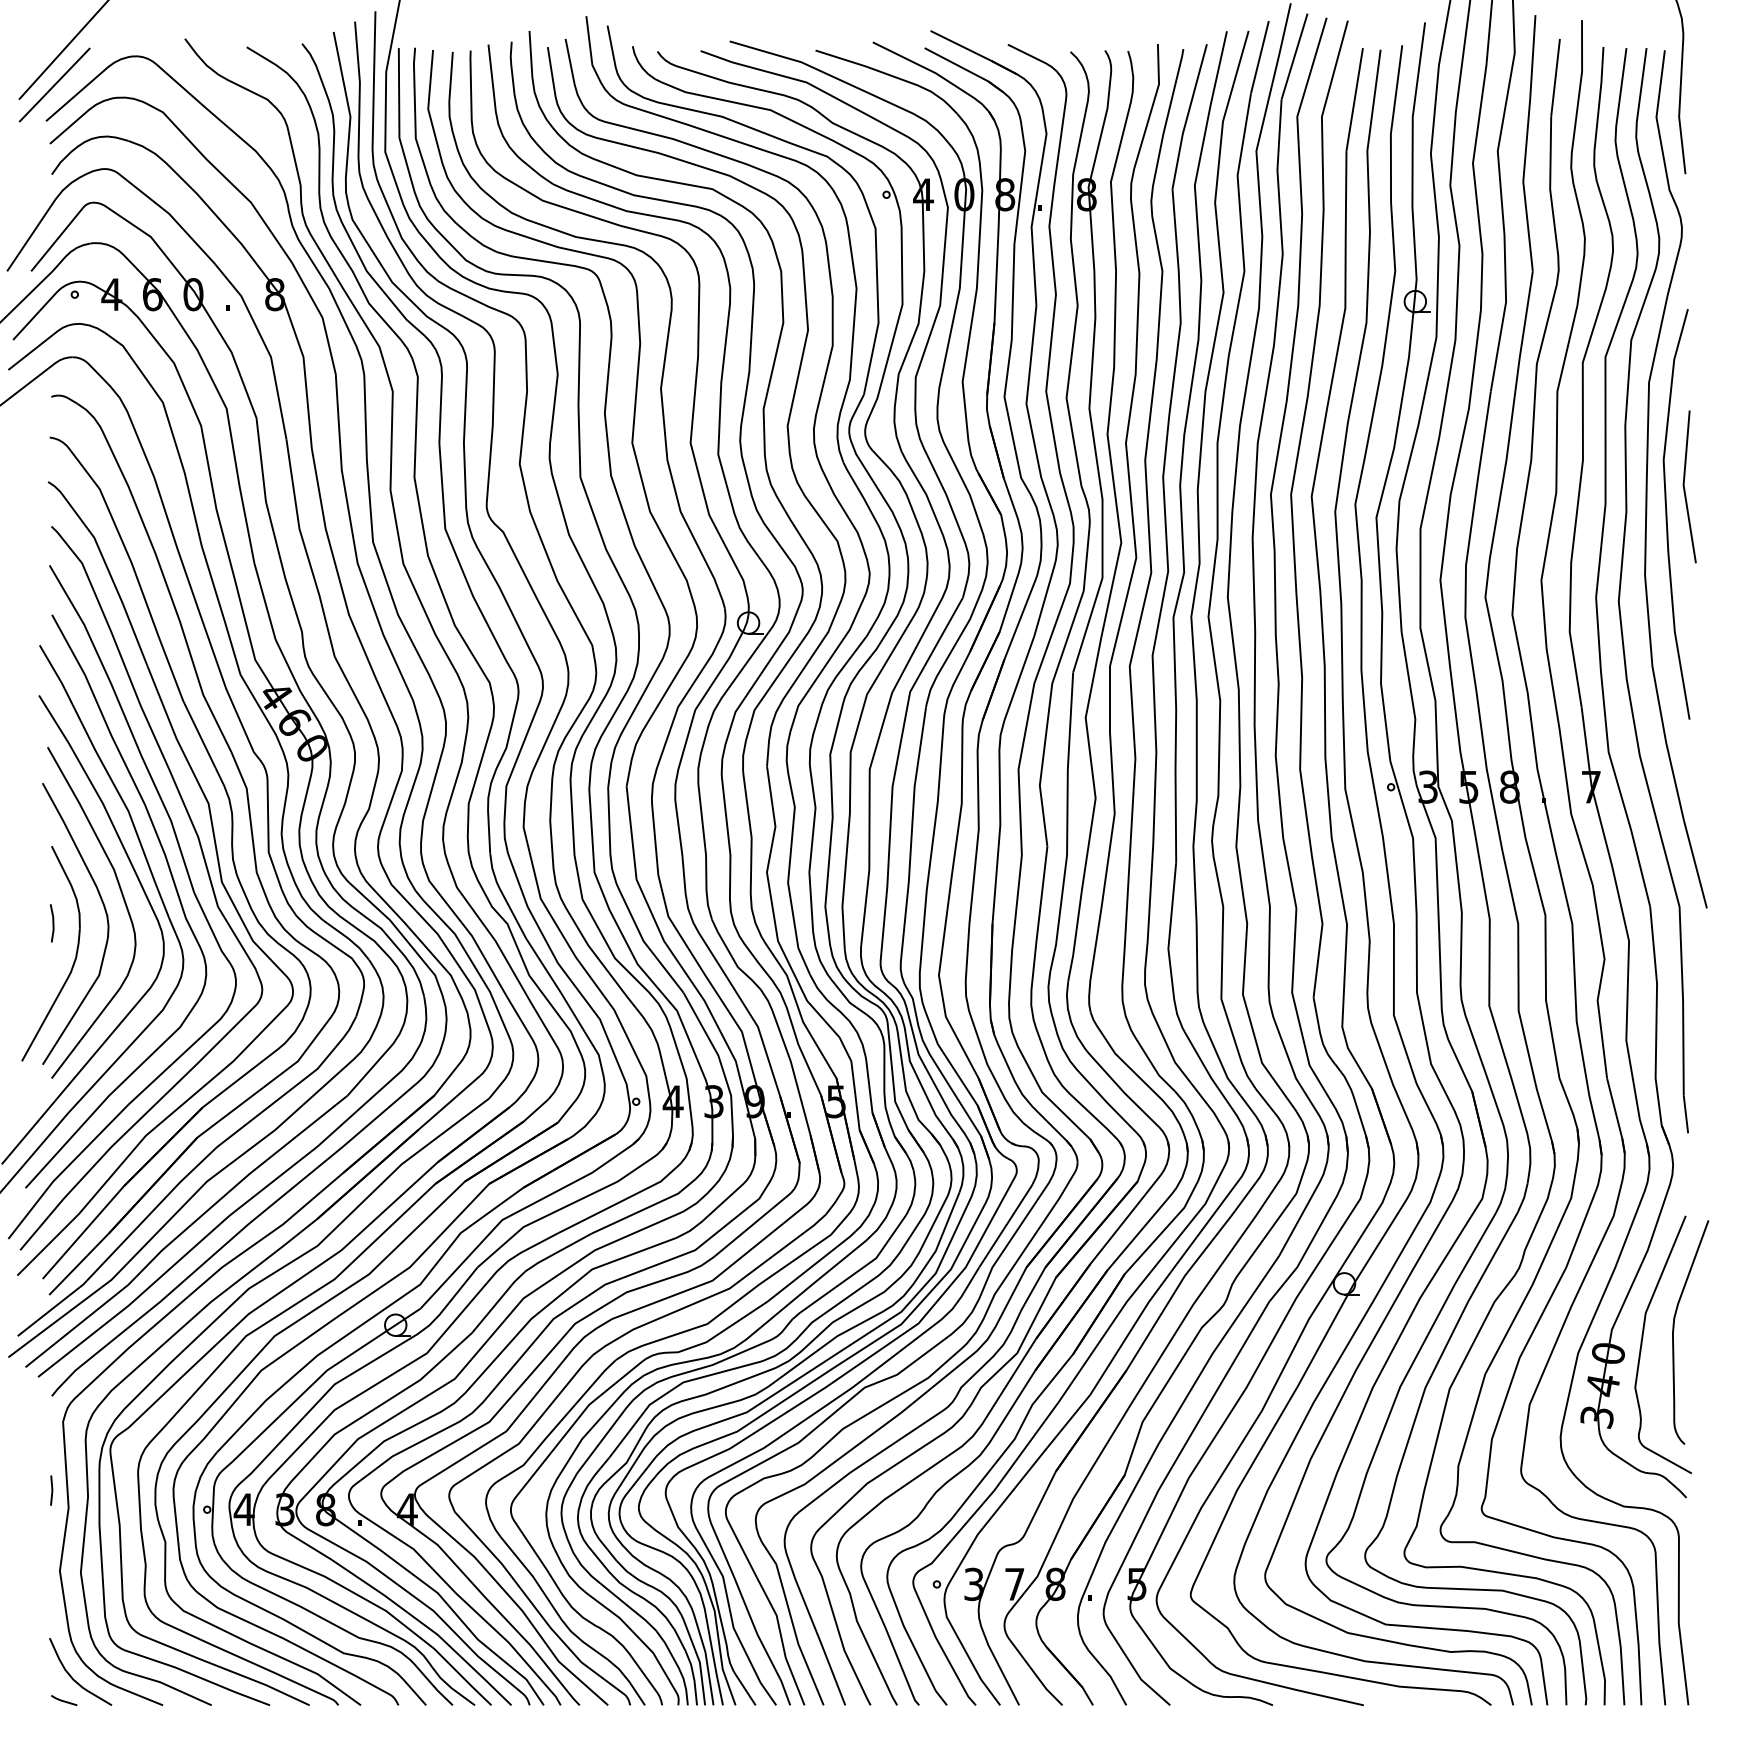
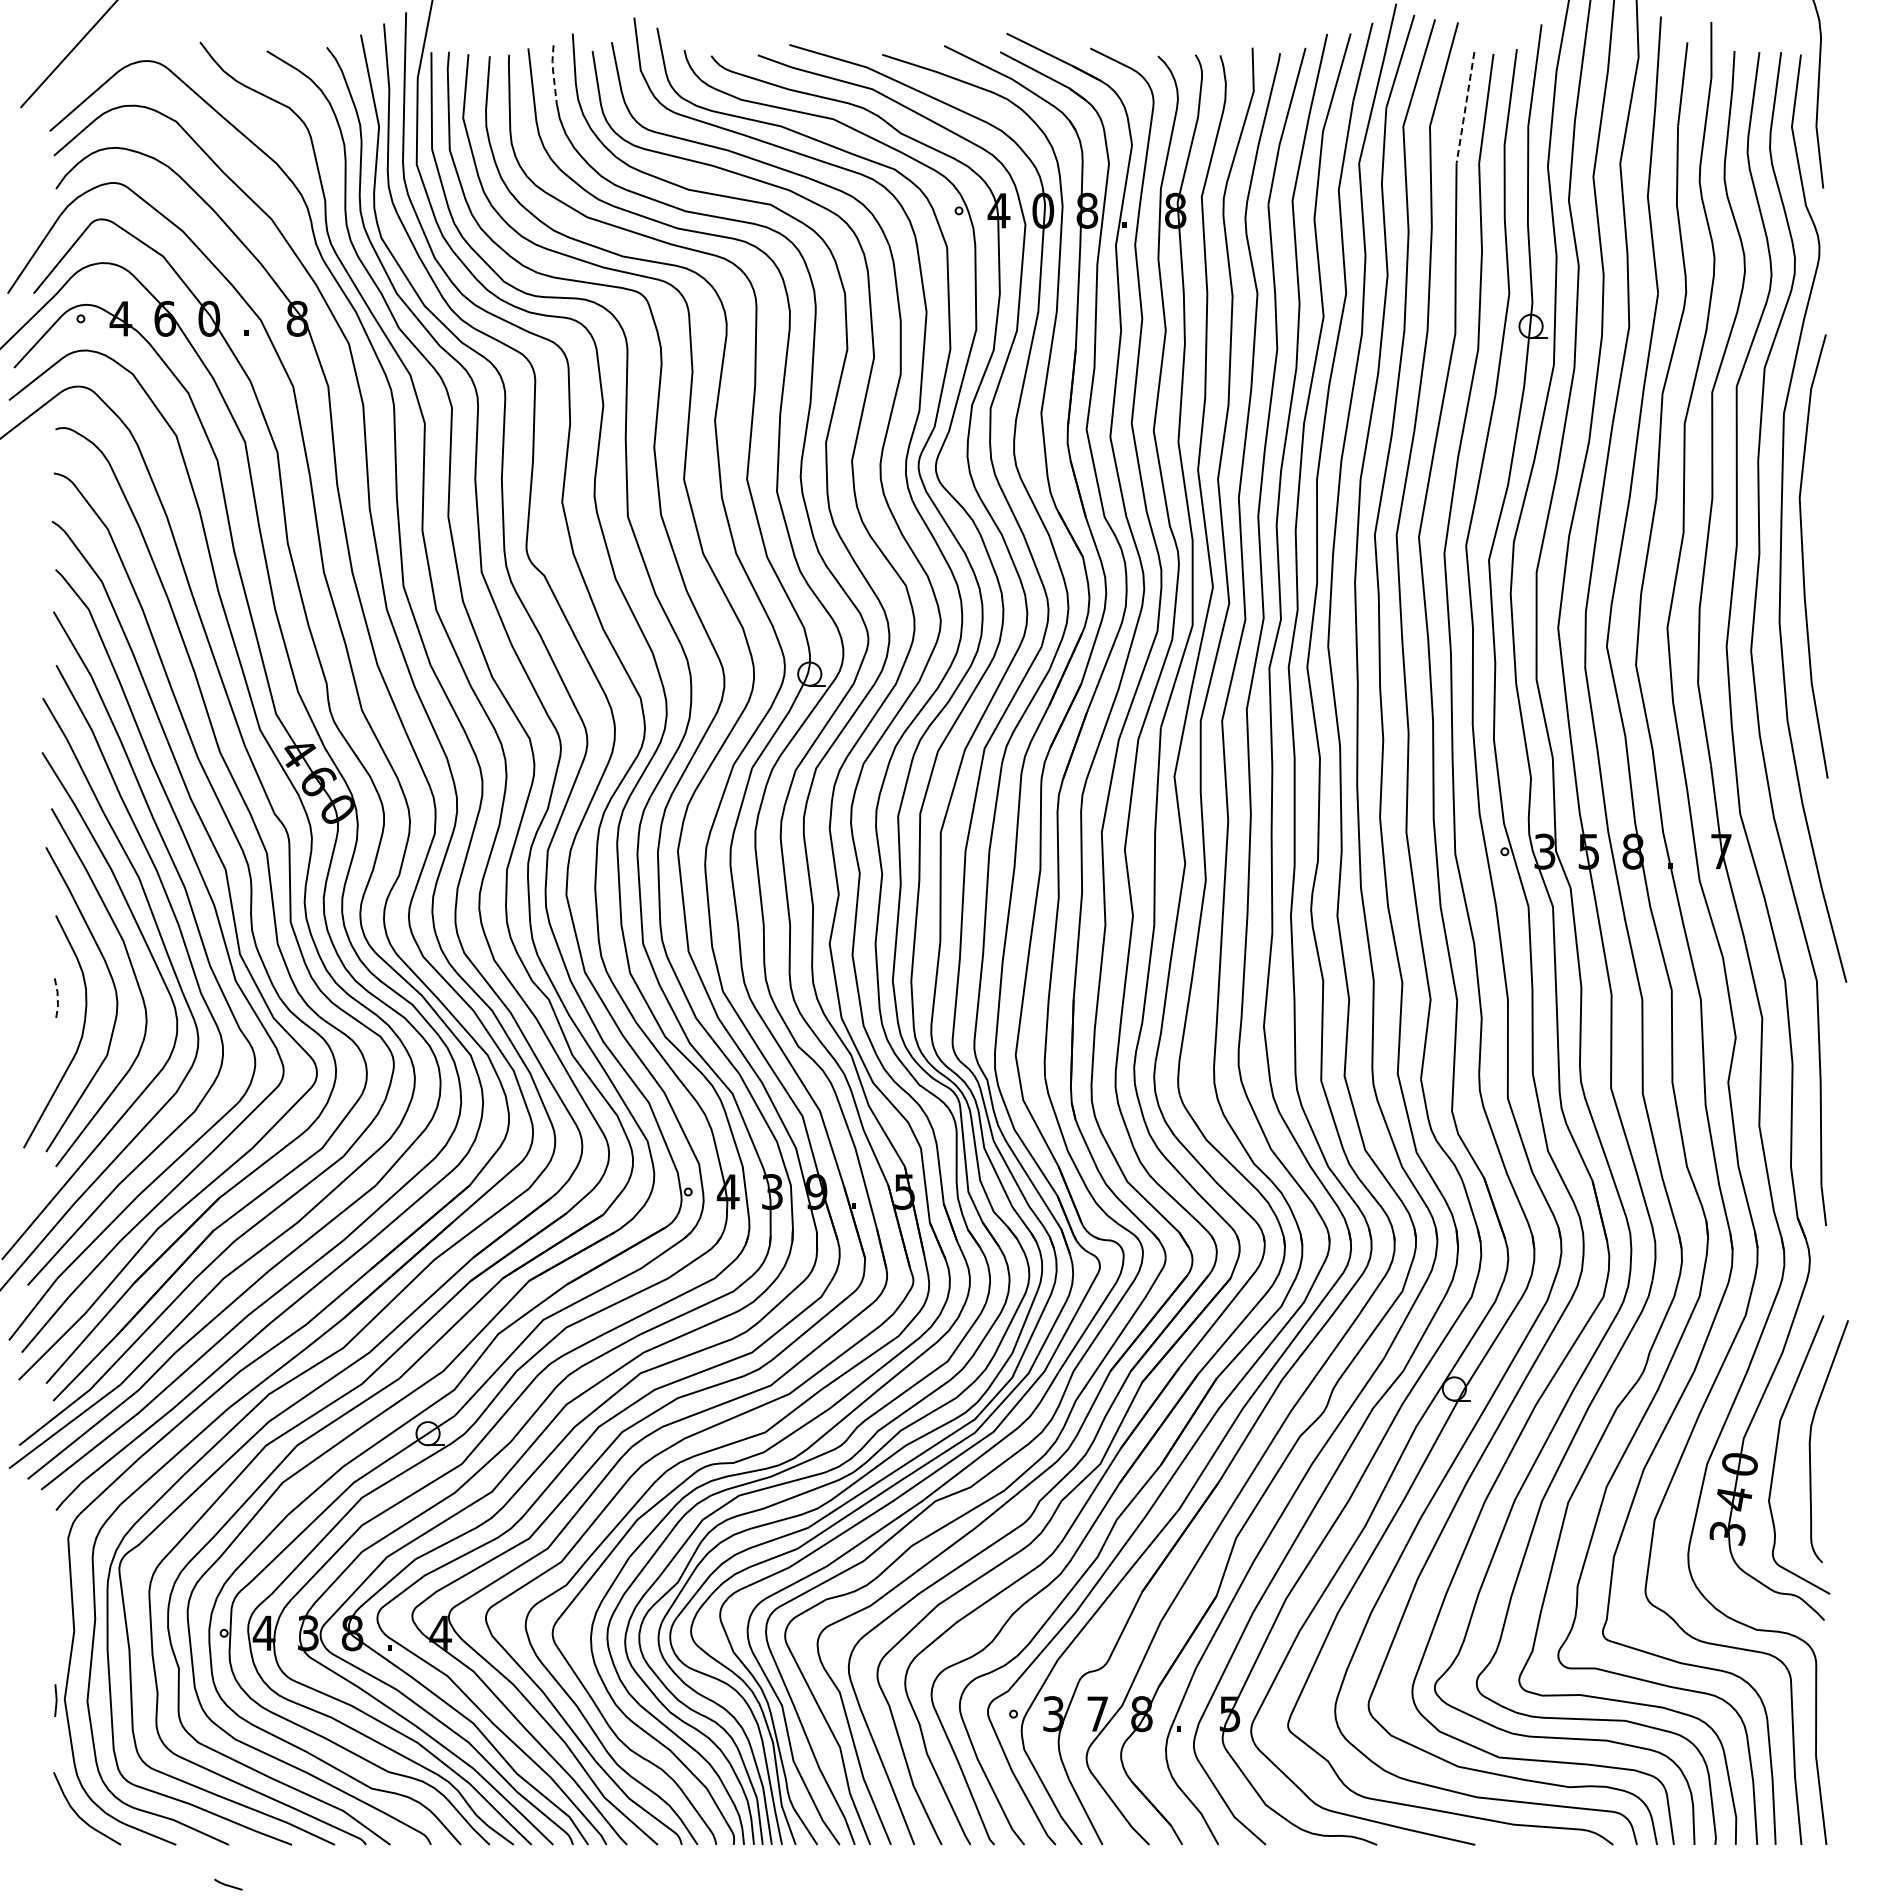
line: (511, 66) -> (553, 72), solid -> dashed
line: (54, 84) -> (58, 91), removed
line: (1354, 100) -> (1465, 108), solid -> dashed
line: (1684, 486) -> (1822, 526), removed
line: (53, 922) -> (57, 998), solid -> dashed
line: (51, 1490) -> (55, 1700), moved
line: (64, 1700) -> (228, 1884), moved

